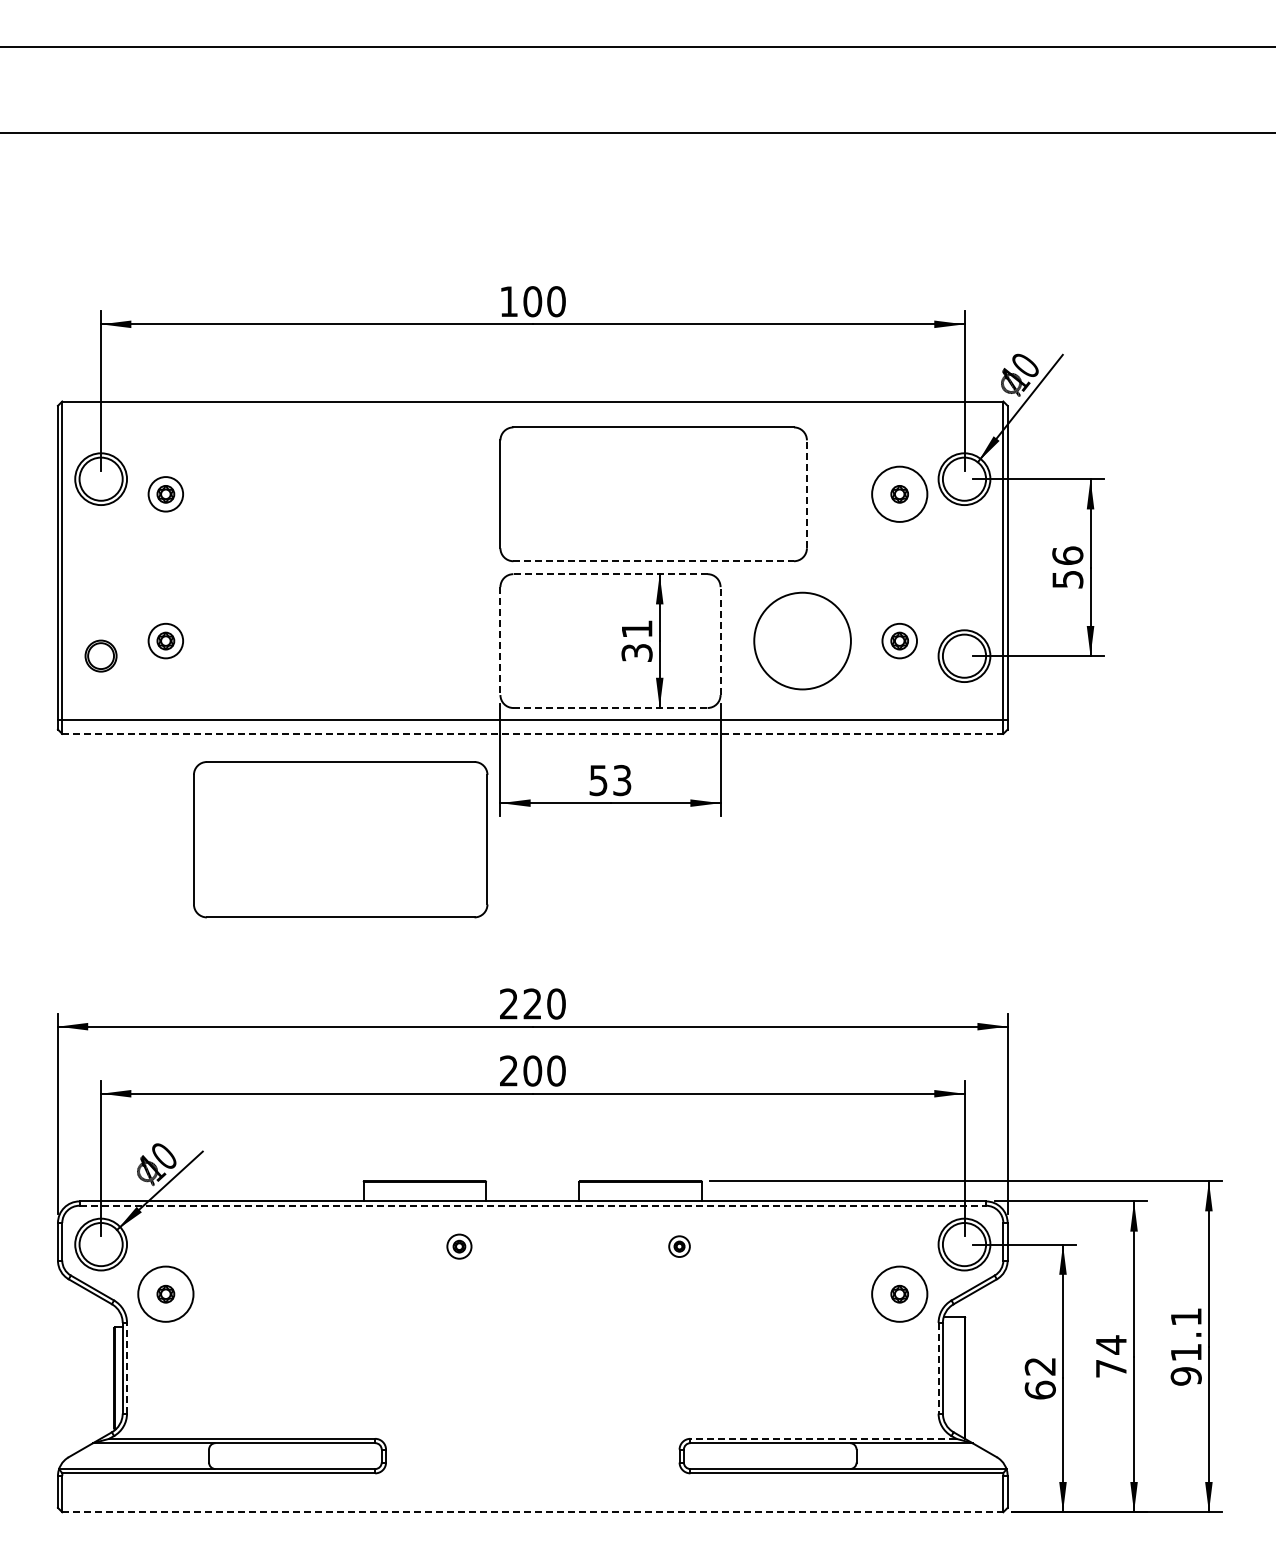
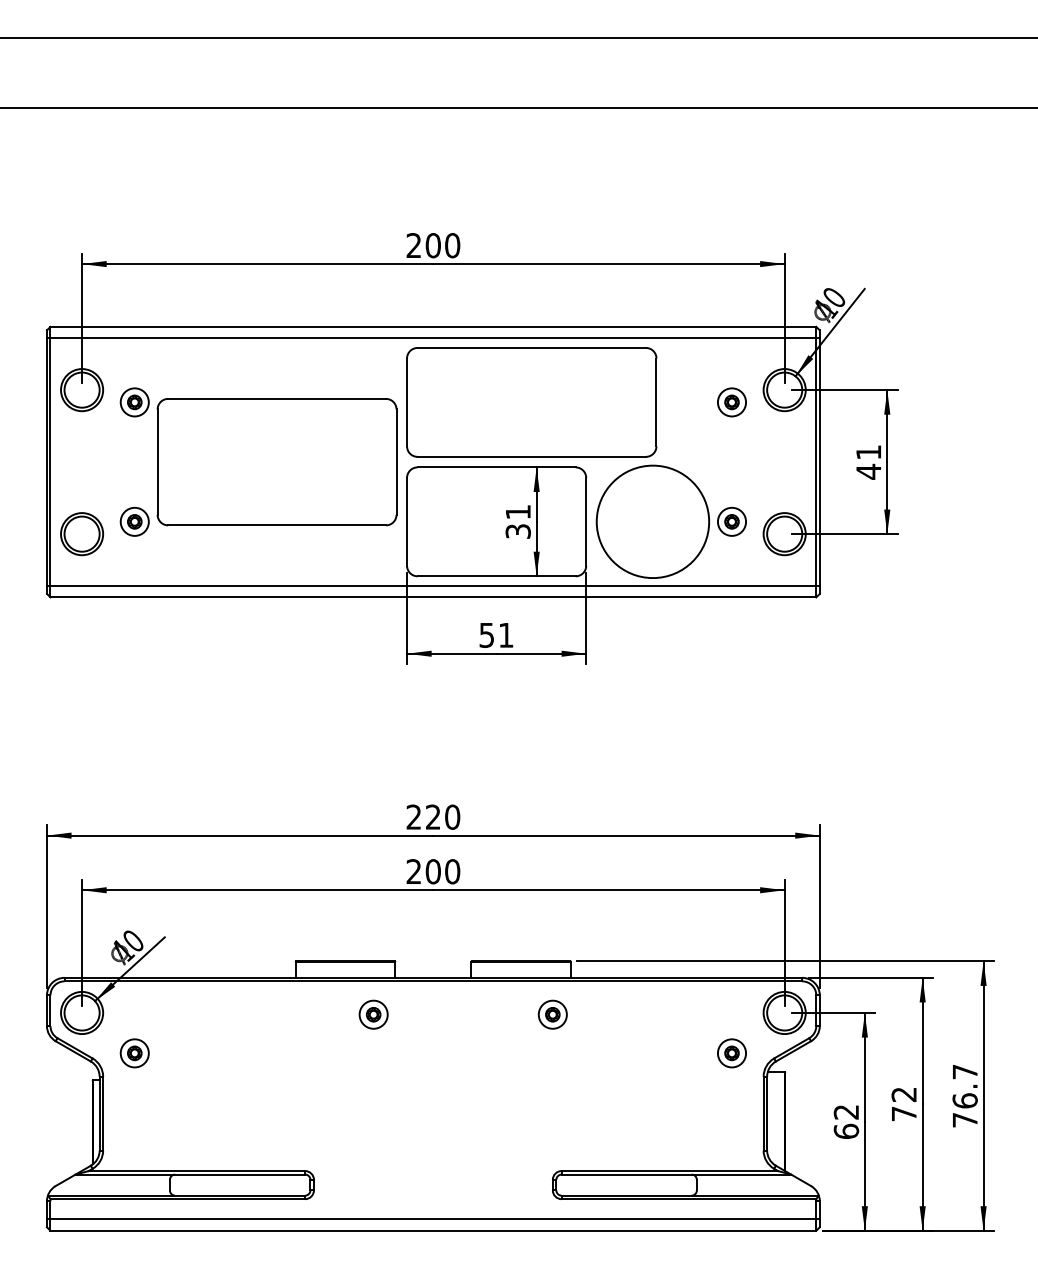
text: (508, 301) -> (413, 245), 100 -> 200
line: (532, 415) -> (433, 338), added
line: (806, 494) -> (656, 402), dashed -> solid
circle: (899, 494) -> (731, 402), size x0.62
line: (654, 561) -> (532, 457), dashed -> solid
text: (1067, 567) -> (868, 461), 56 -> 41
line: (610, 574) -> (496, 467), dashed -> solid
line: (500, 641) -> (407, 522), dashed -> solid
line: (720, 641) -> (586, 522), dashed -> solid
circle: (802, 641) -> (652, 522), size x1.43
part: (100, 655) -> (81, 533), size x1.67
line: (611, 708) -> (497, 576), dashed -> solid
line: (532, 733) -> (433, 597), dashed -> solid
text: (622, 780) -> (506, 635), 53 -> 51
part: (340, 839) -> (276, 461), moved
line: (533, 1205) -> (433, 981), dashed -> solid
part: (459, 1246) -> (373, 1014), size x1.43
part: (679, 1246) -> (552, 1014), size x1.67
circle: (165, 1293) -> (134, 1052), size x0.62
circle: (899, 1293) -> (731, 1052), size x0.62
text: (1110, 1344) -> (903, 1094), 74 -> 72
text: (1185, 1346) -> (964, 1095), 91.1 -> 76.7
line: (127, 1367) -> (103, 1113), dashed -> solid
line: (938, 1368) -> (763, 1113), dashed -> solid
line: (822, 1438) -> (669, 1170), dashed -> solid
line: (532, 1498) -> (433, 1219), added
line: (532, 1512) -> (433, 1231), dashed -> solid

